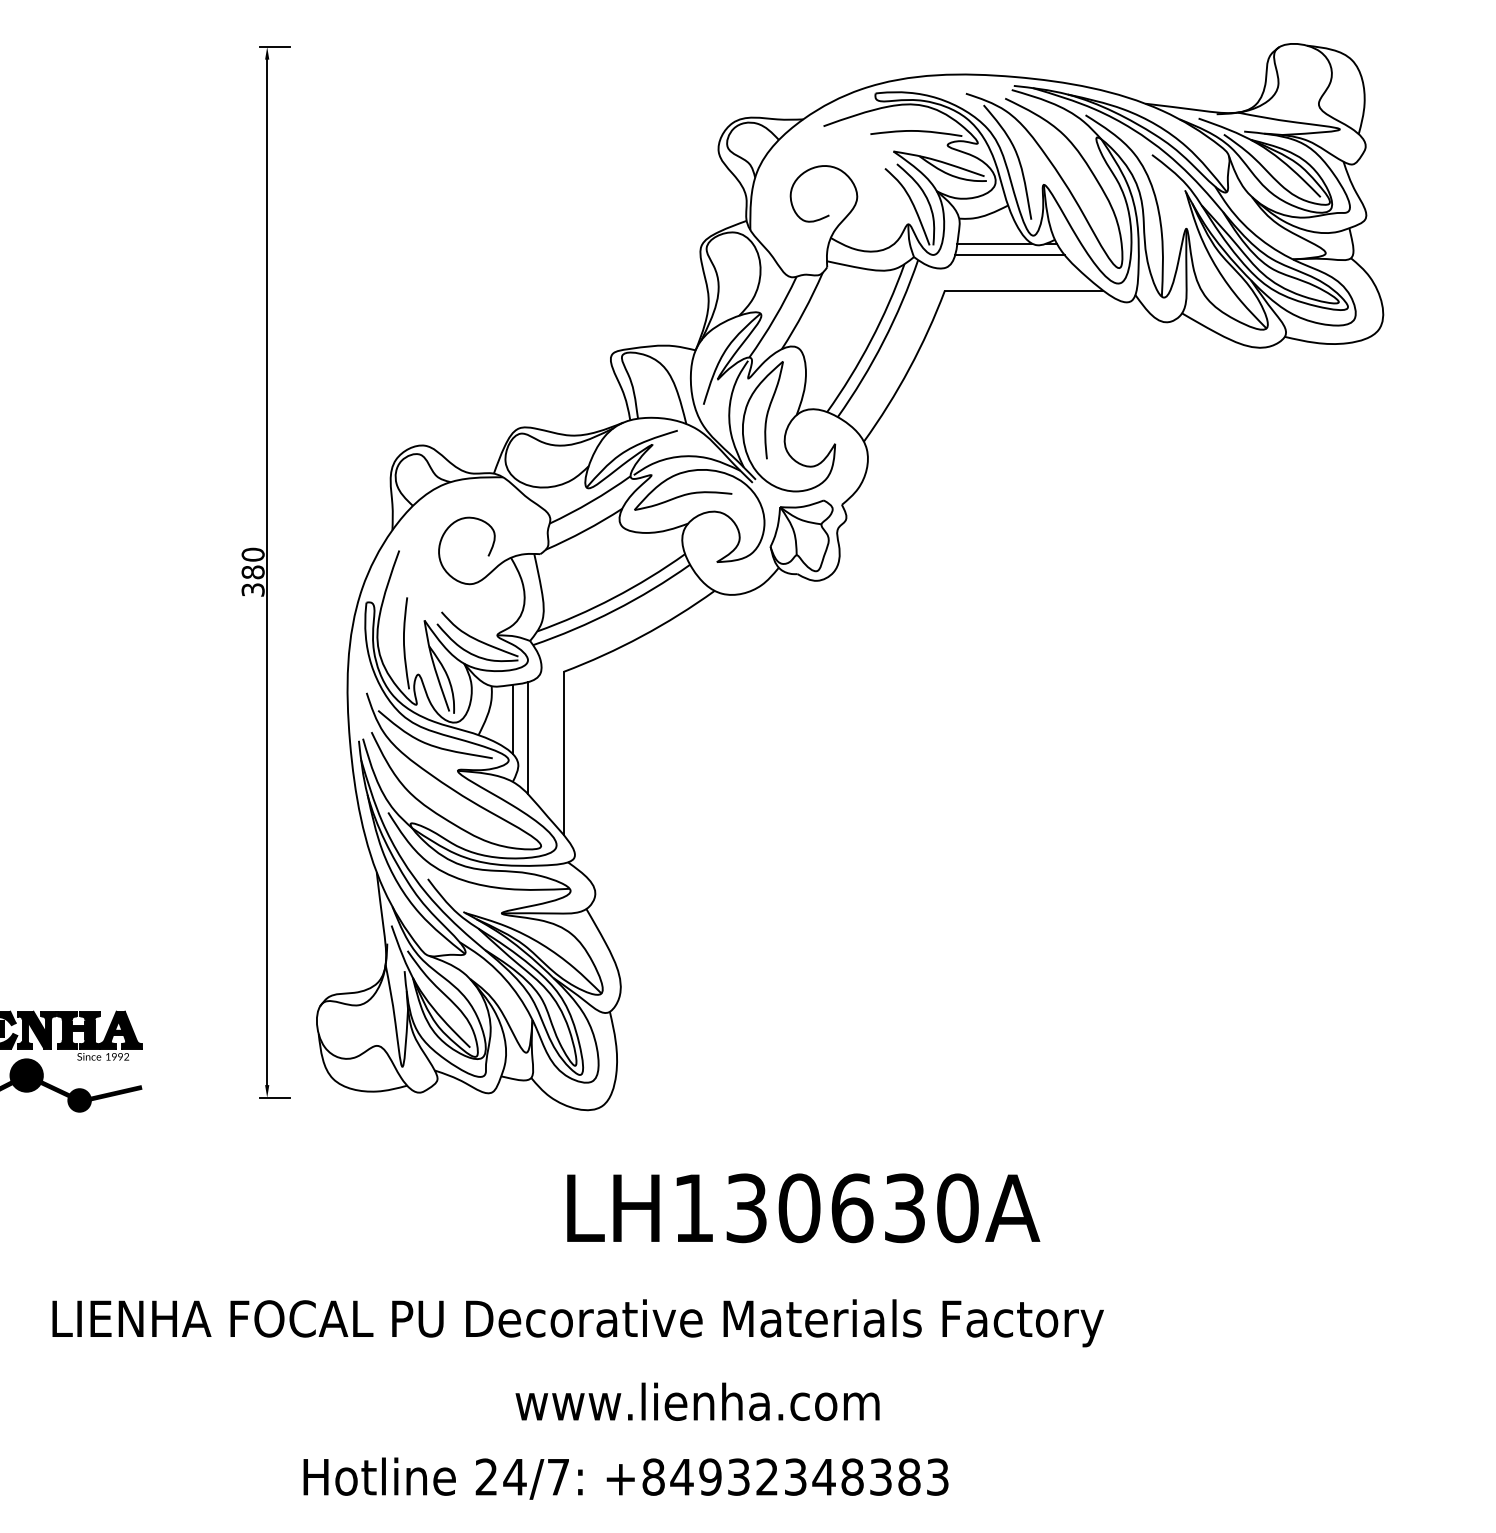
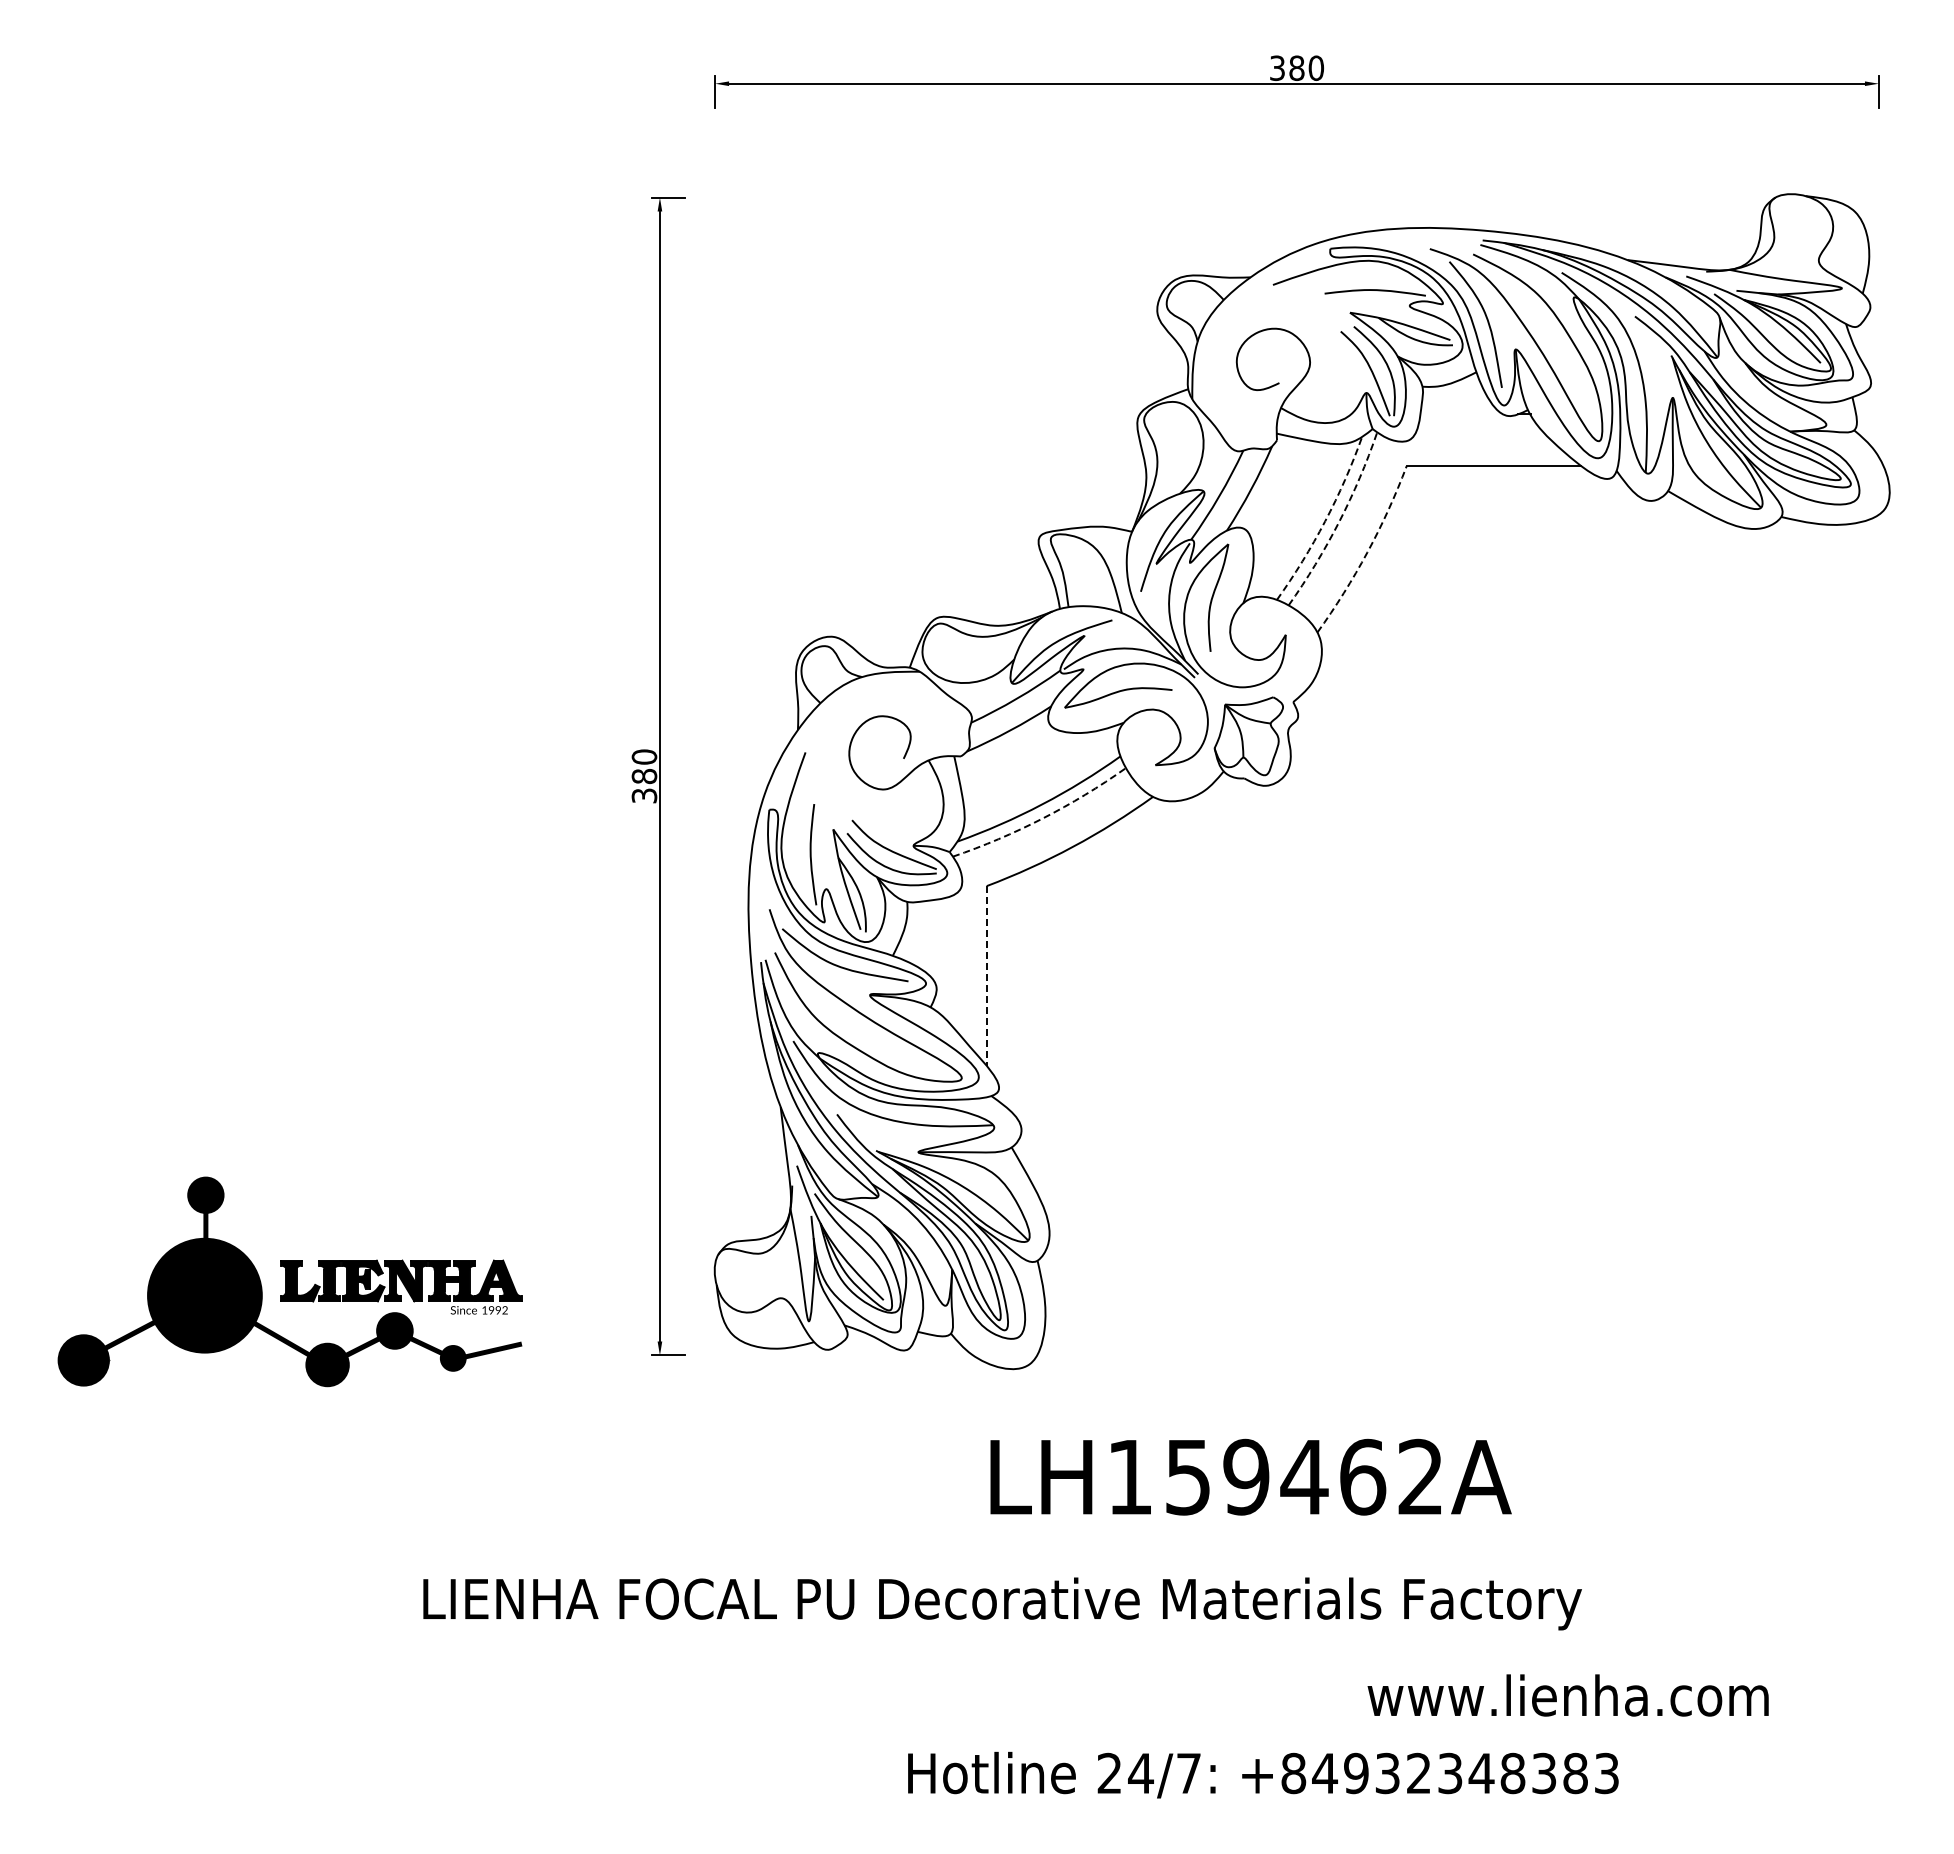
line: (994, 243) -> (1461, 414), removed
line: (1010, 255) -> (1478, 427), removed
arc: (871, 340) -> (1325, 521), solid -> dashed
arc: (883, 341) -> (1339, 522), solid -> dashed
arc: (909, 369) -> (1367, 552), solid -> dashed
arc: (614, 610) -> (1042, 818), solid -> dashed
line: (512, 719) -> (930, 938), removed
line: (528, 738) -> (947, 959), removed
line: (563, 753) -> (986, 976), solid -> dashed
text: (853, 1207) -> (1305, 1476), LH130630A -> LH159462A
text: (696, 1401) -> (1567, 1695), moved
text: (626, 1478) -> (1263, 1774), moved

